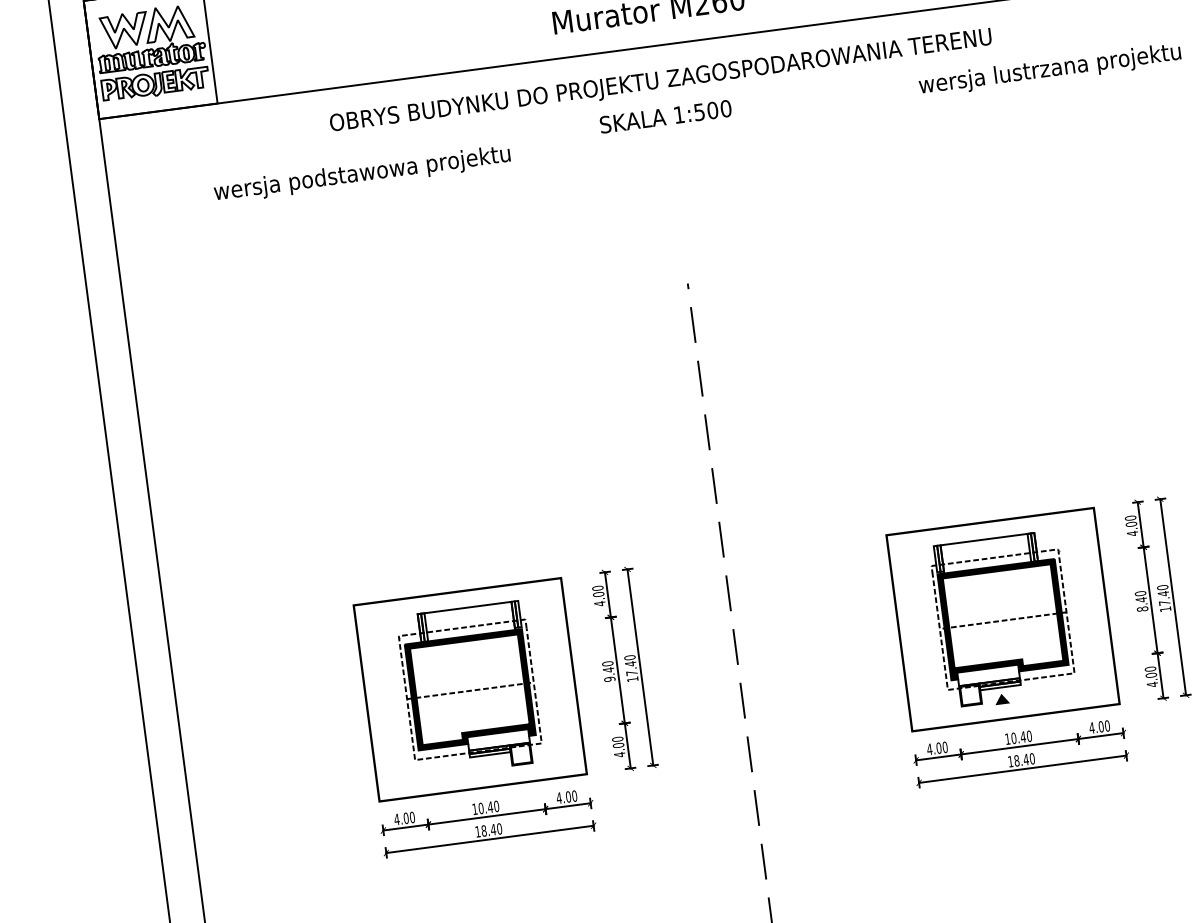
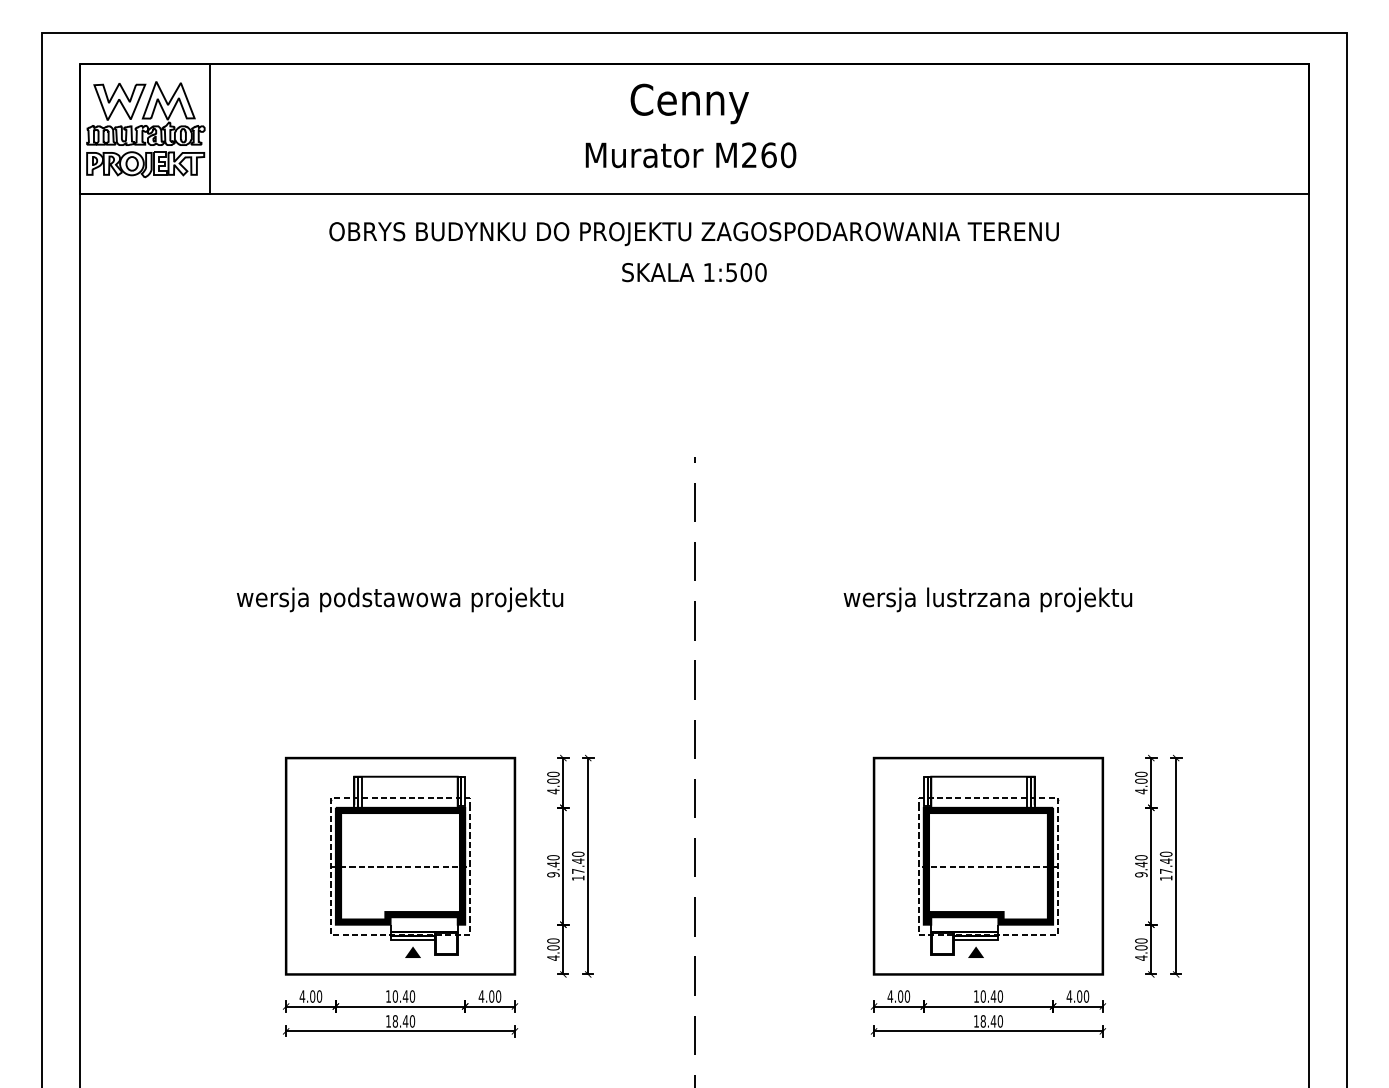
text: (1049, 69) -> (987, 599), moved
text: (362, 174) -> (400, 599), moved
text: (1142, 608) -> (1141, 874), 8.40 -> 9.40
fill: (491, 766) -> (412, 952), added

